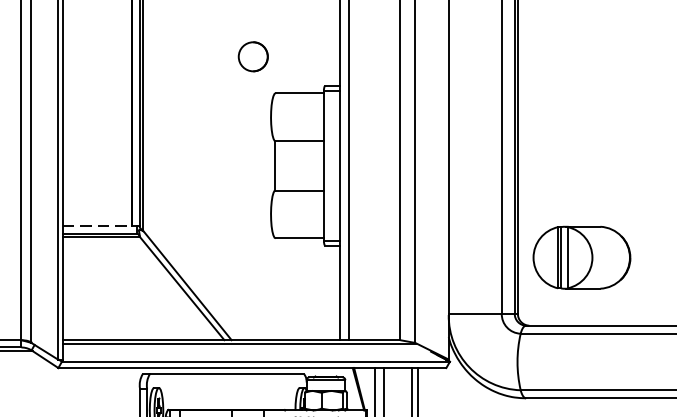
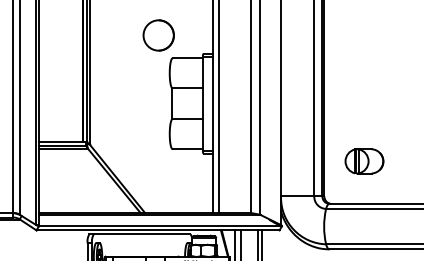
circle: (253, 56) -> (158, 35), size x1.67
line: (98, 226) -> (61, 141), dashed -> solid
part: (581, 257) -> (364, 161), size x0.62

